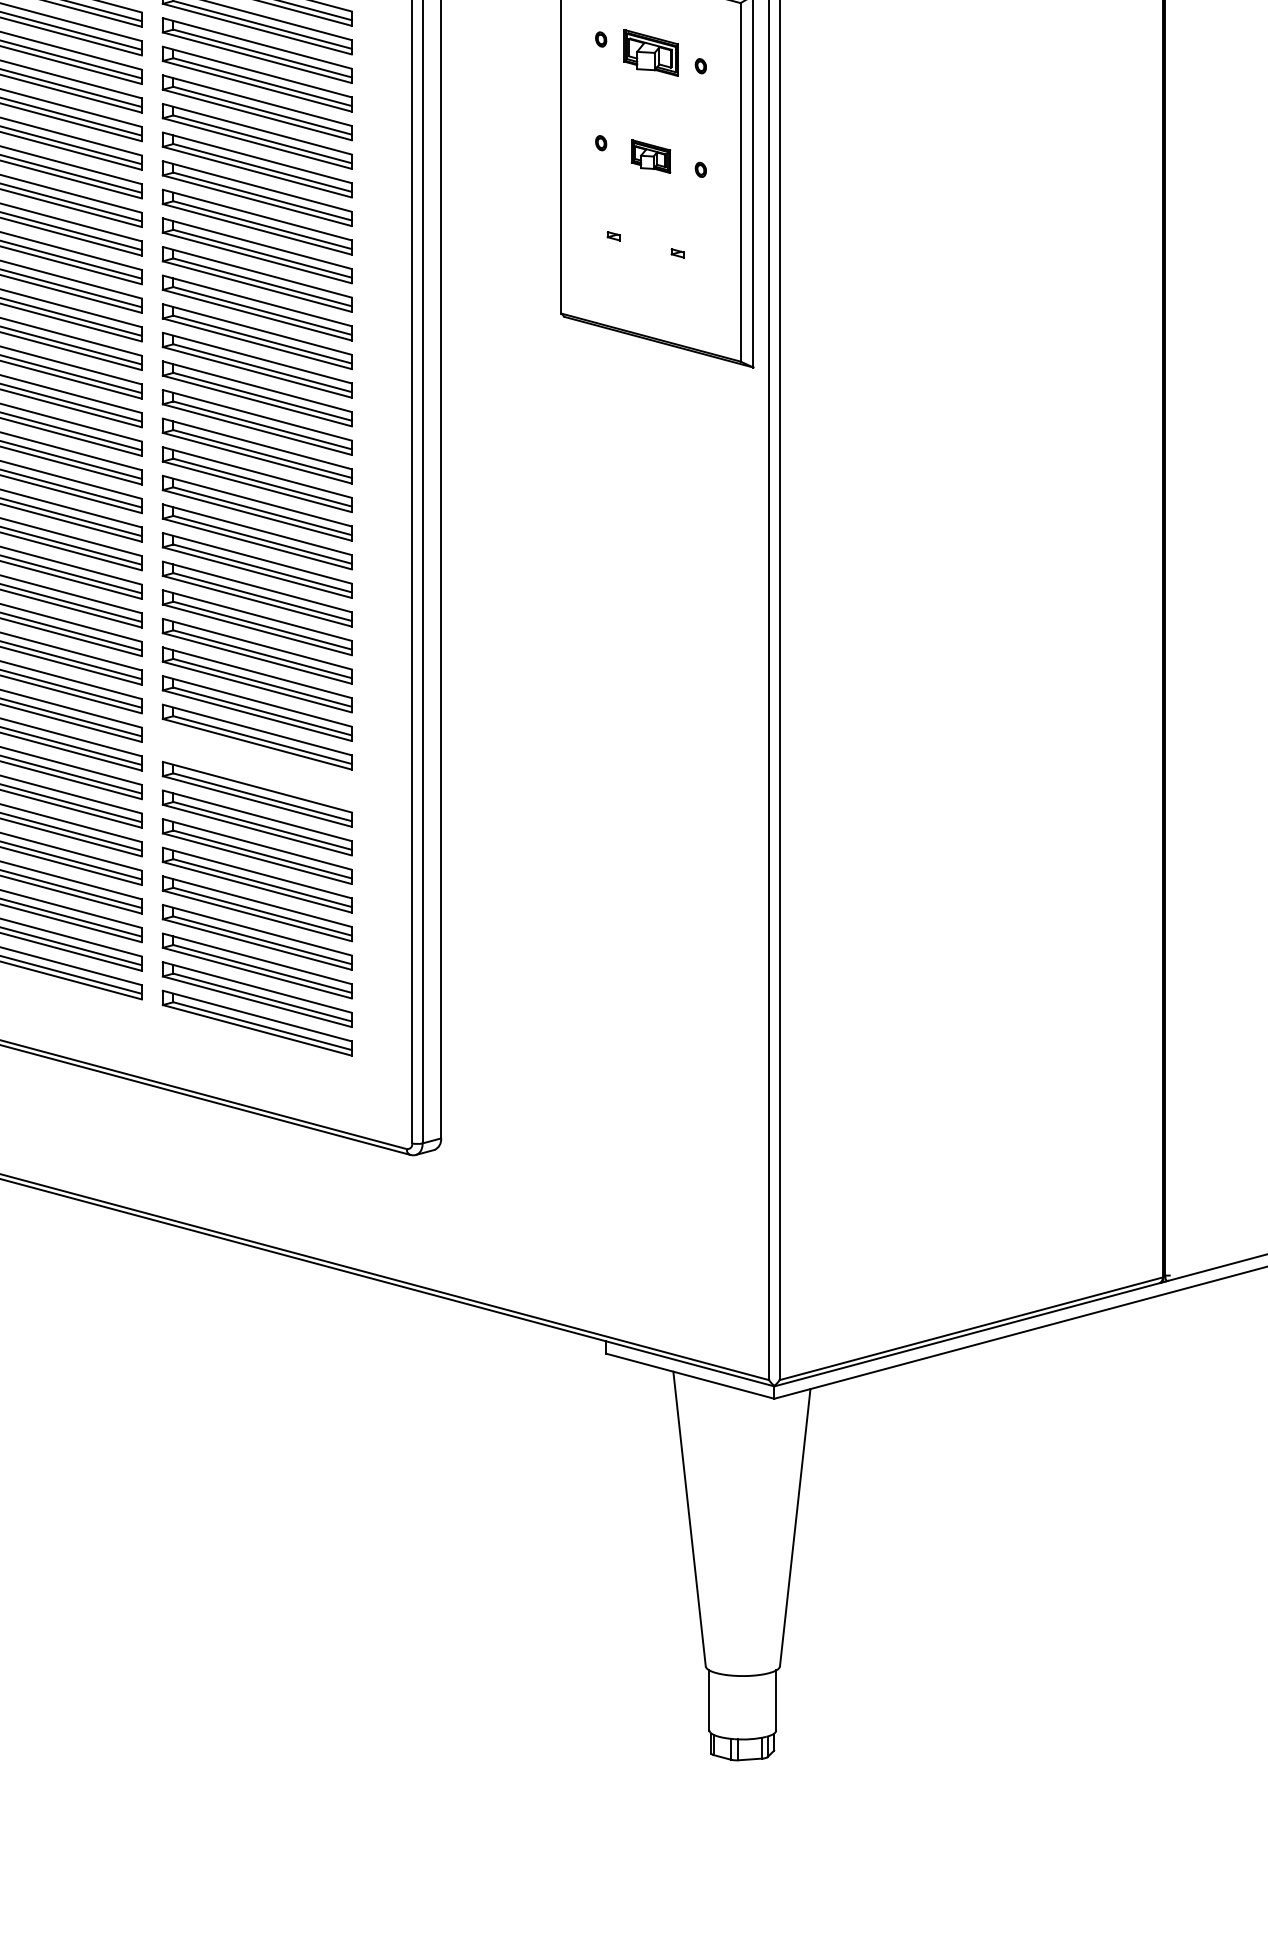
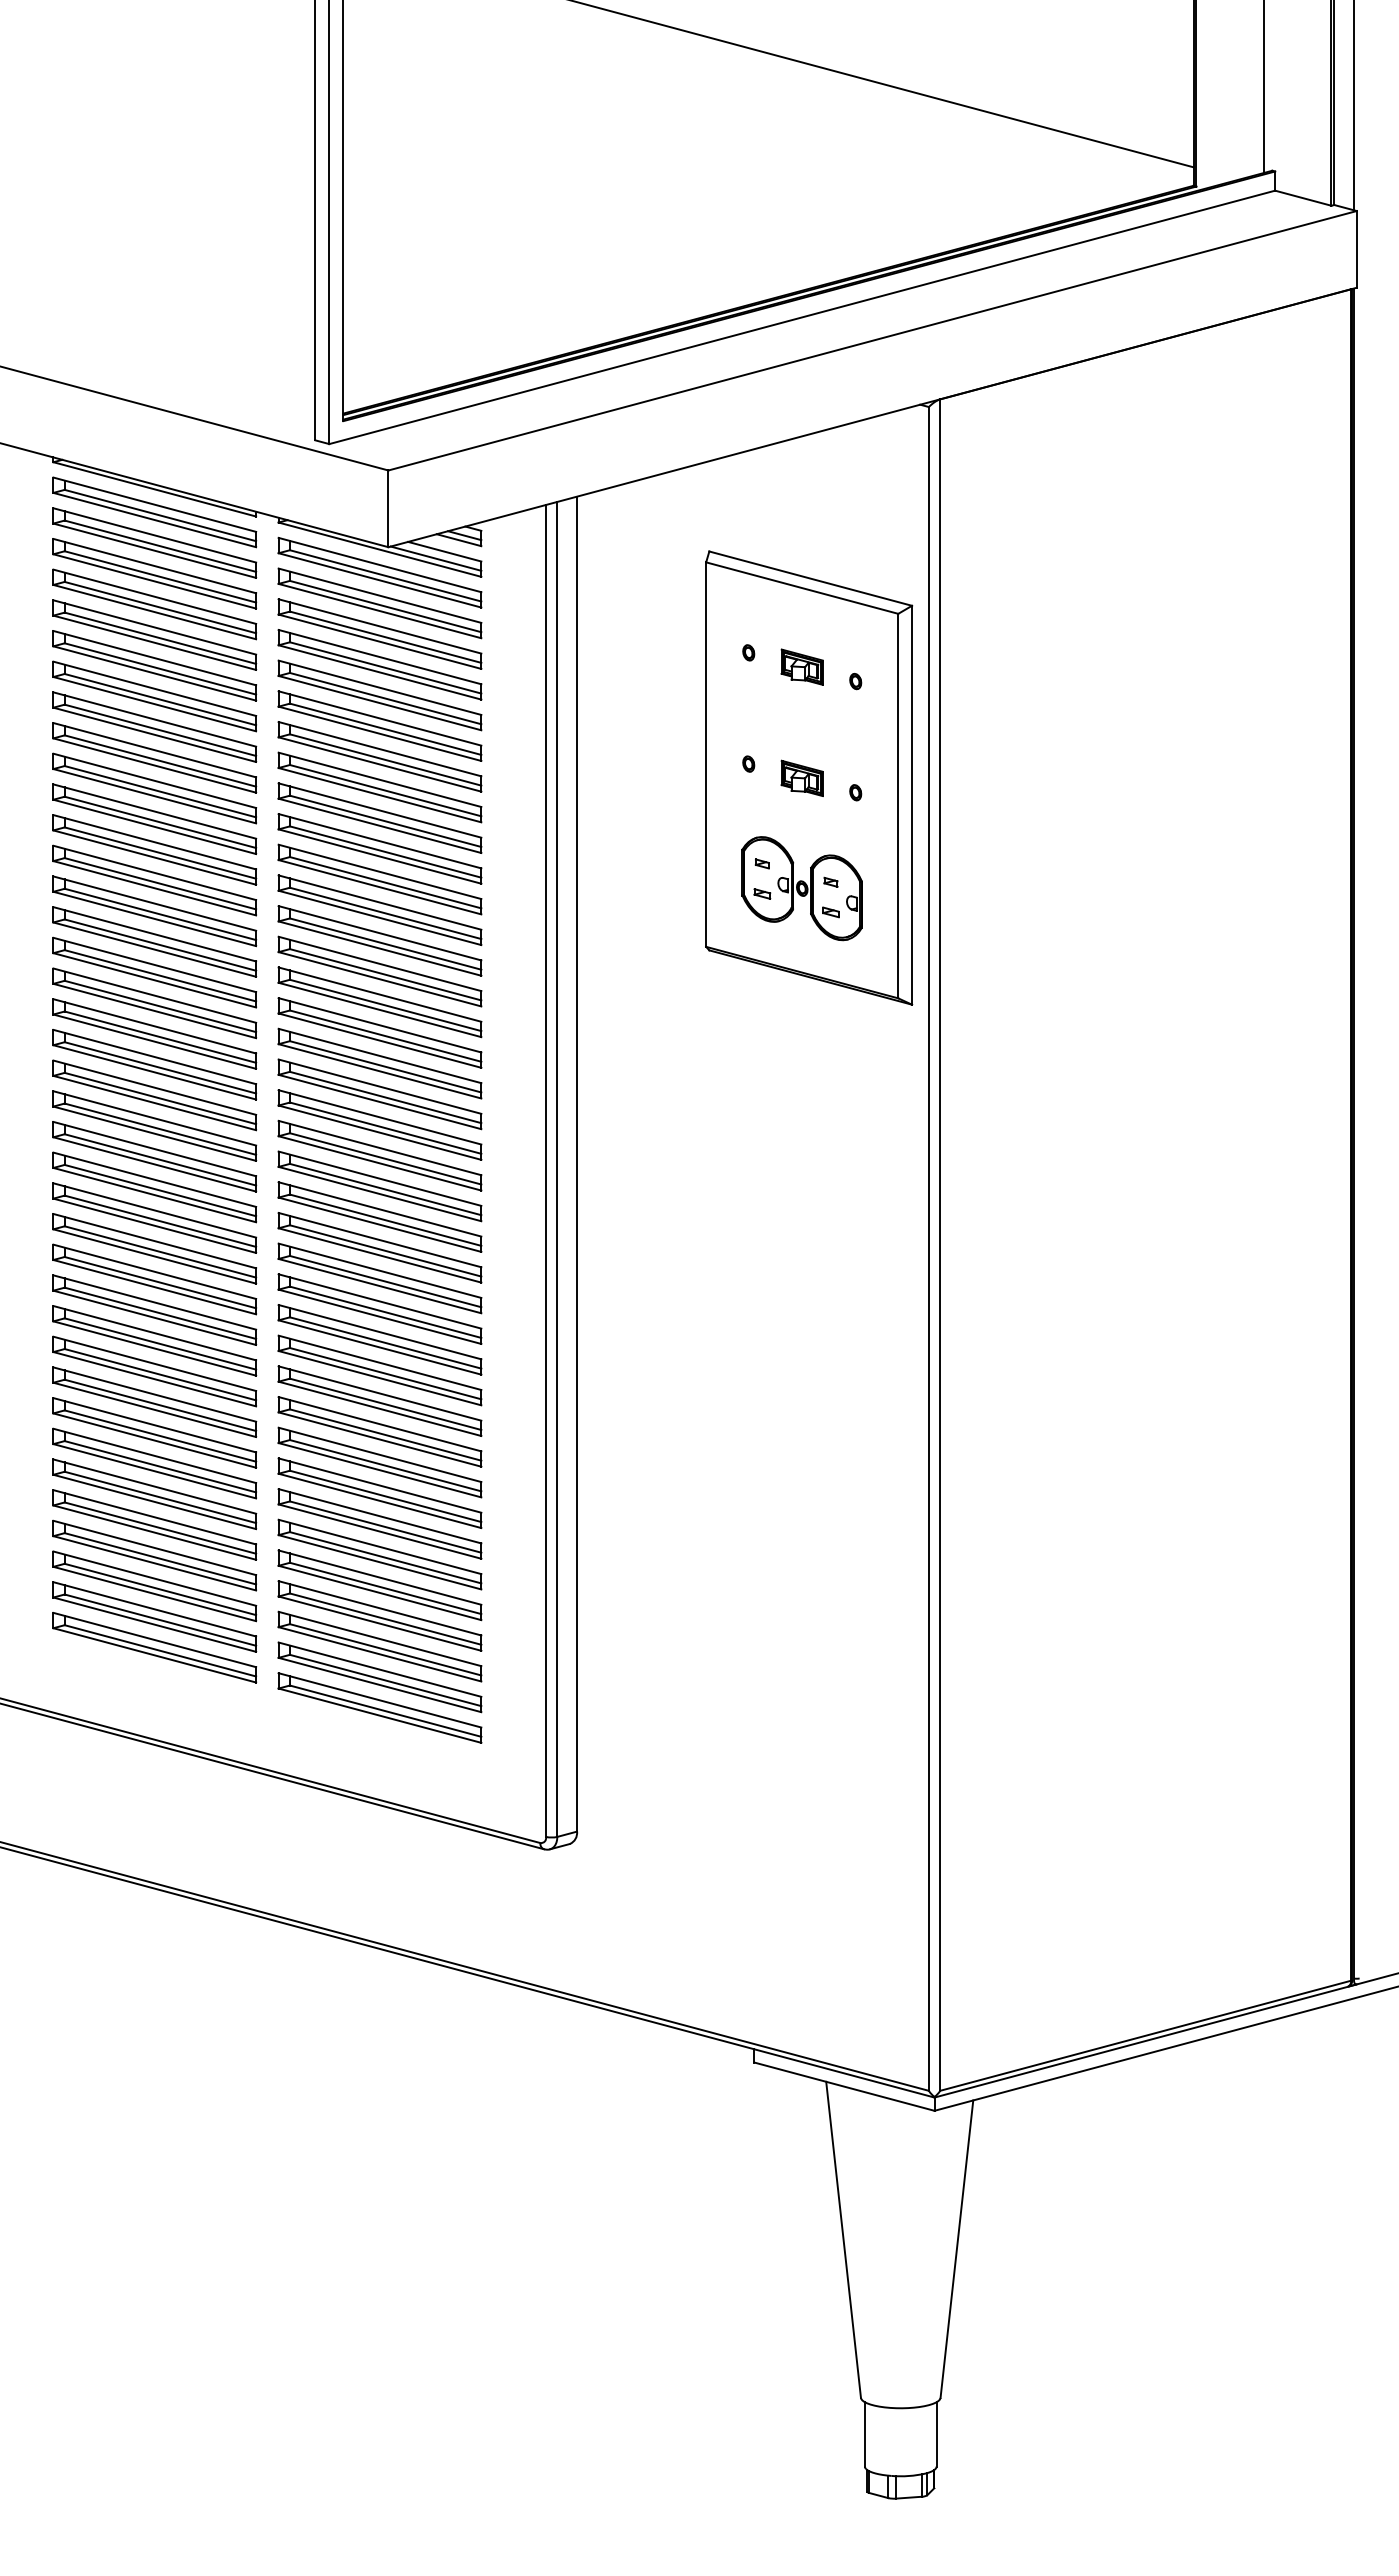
part: (650, 52) -> (801, 666), size x0.71
part: (650, 259) -> (801, 888), added
part: (256, 765) -> (379, 1431), added

